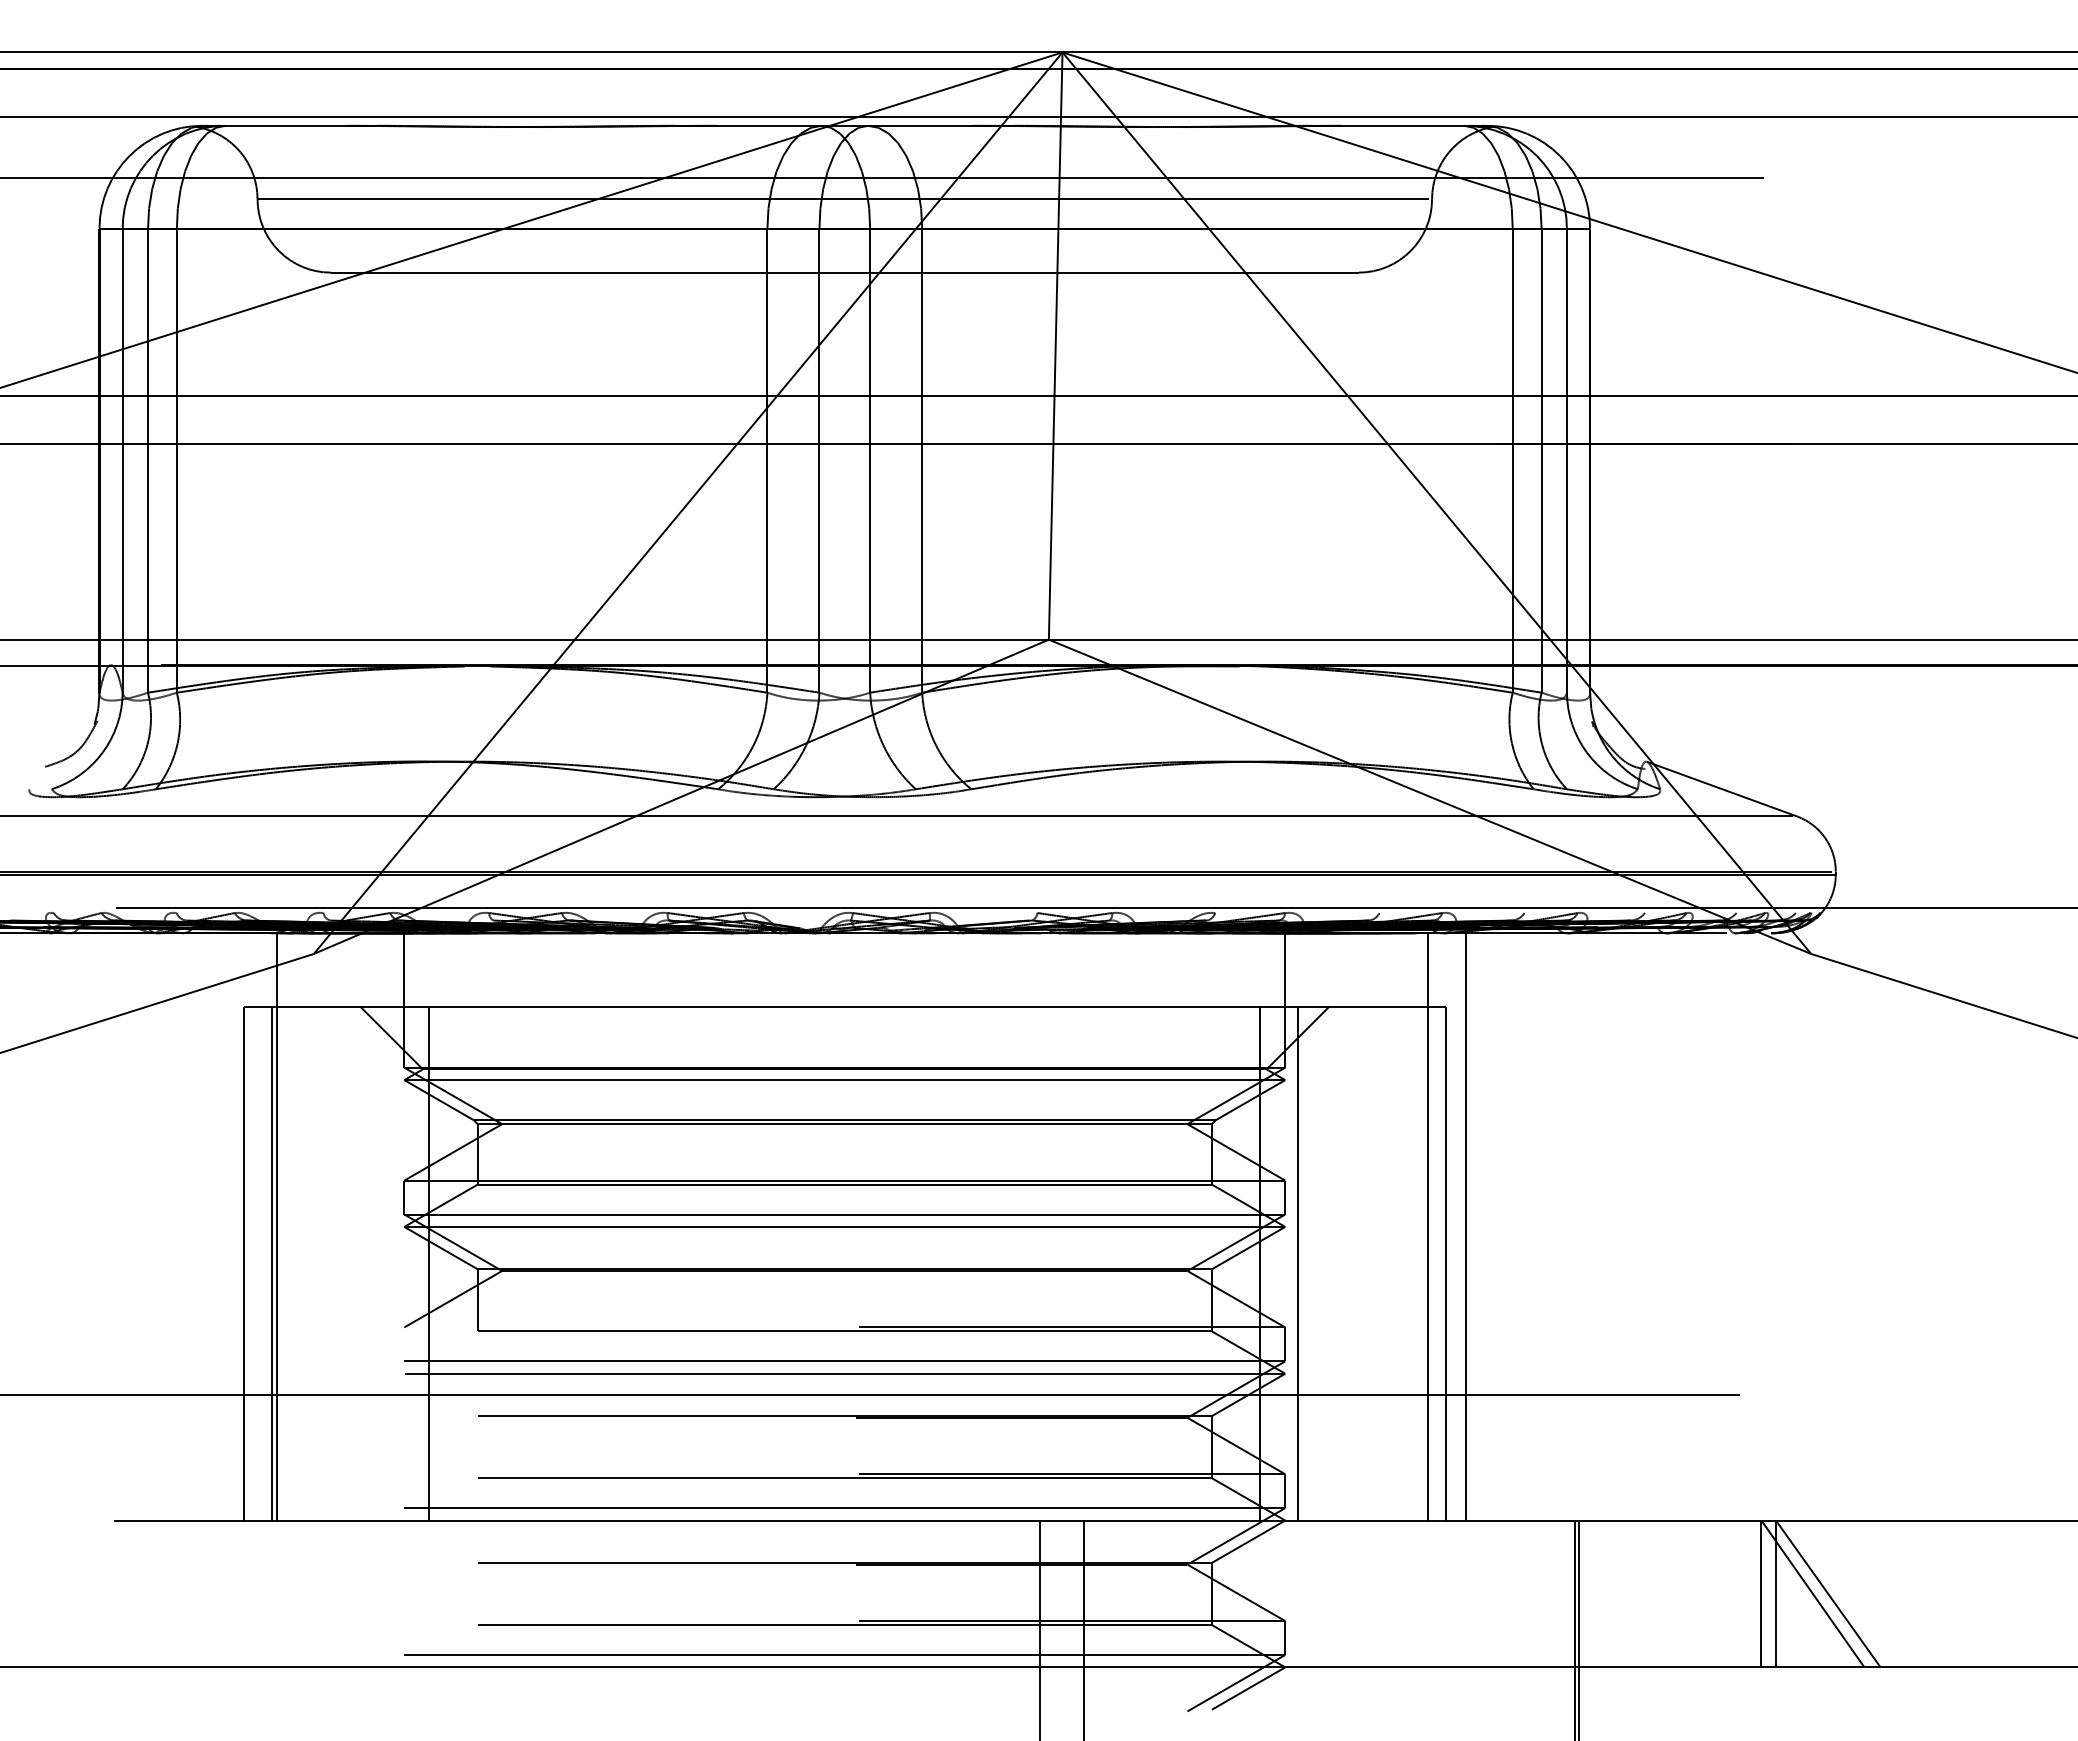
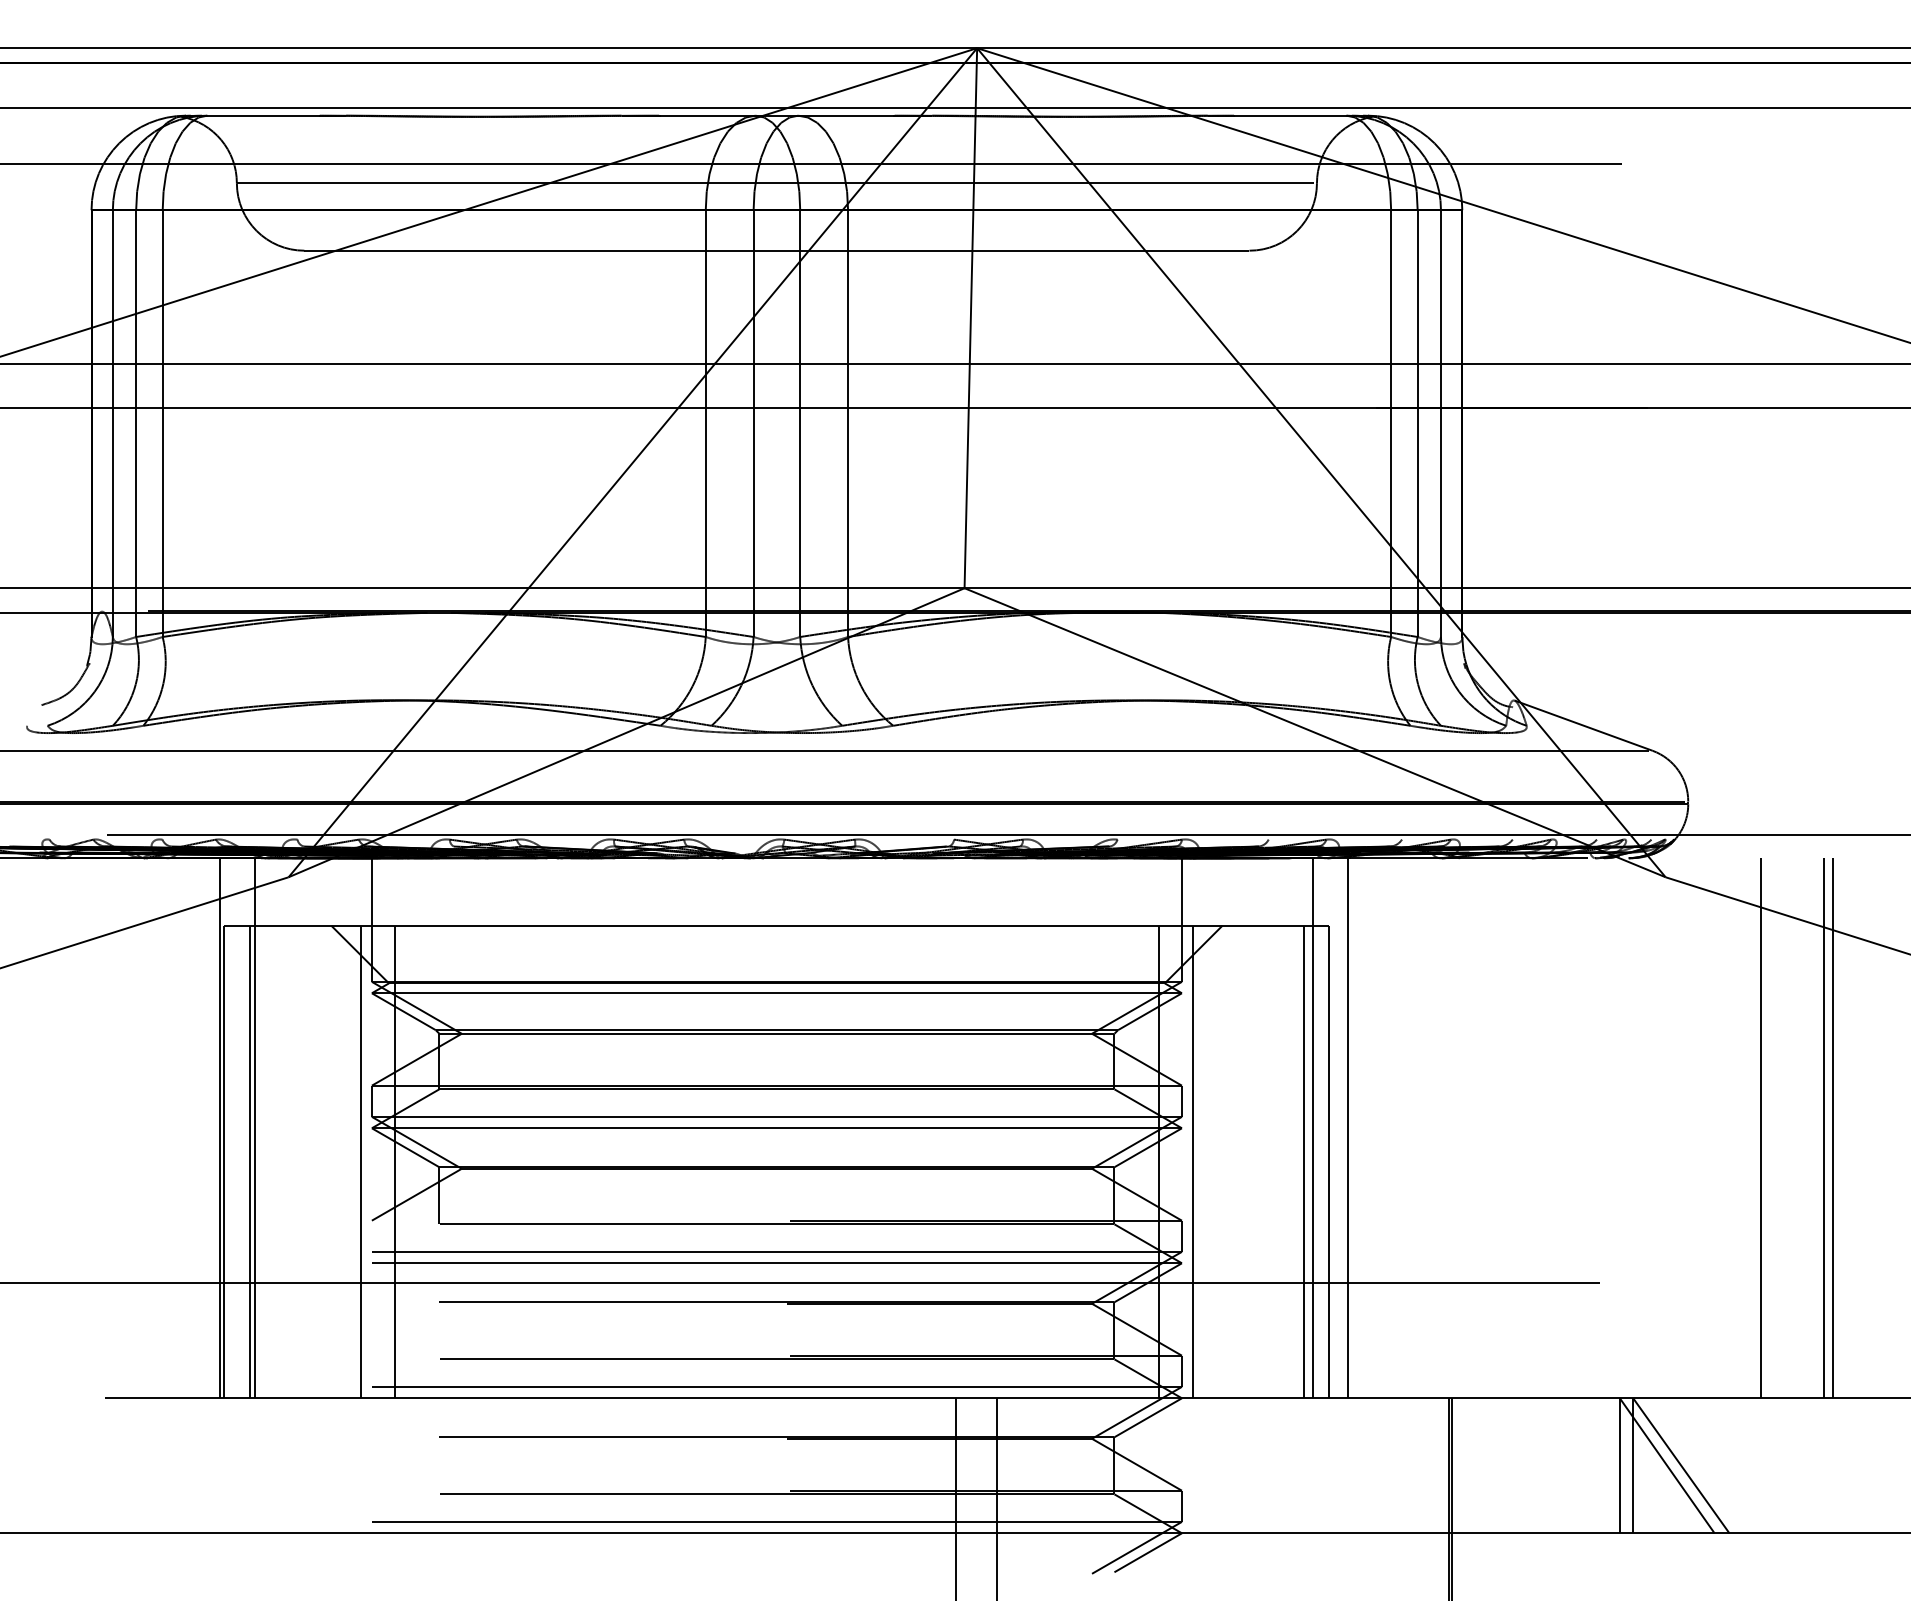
line: (239, 1226) -> (220, 1127), added
line: (1914, 1226) -> (1760, 1127), added
line: (1983, 1226) -> (1824, 1127), added
line: (1993, 1226) -> (1833, 1127), added
line: (392, 1263) -> (360, 1161), added
line: (1417, 1263) -> (1303, 1161), added

